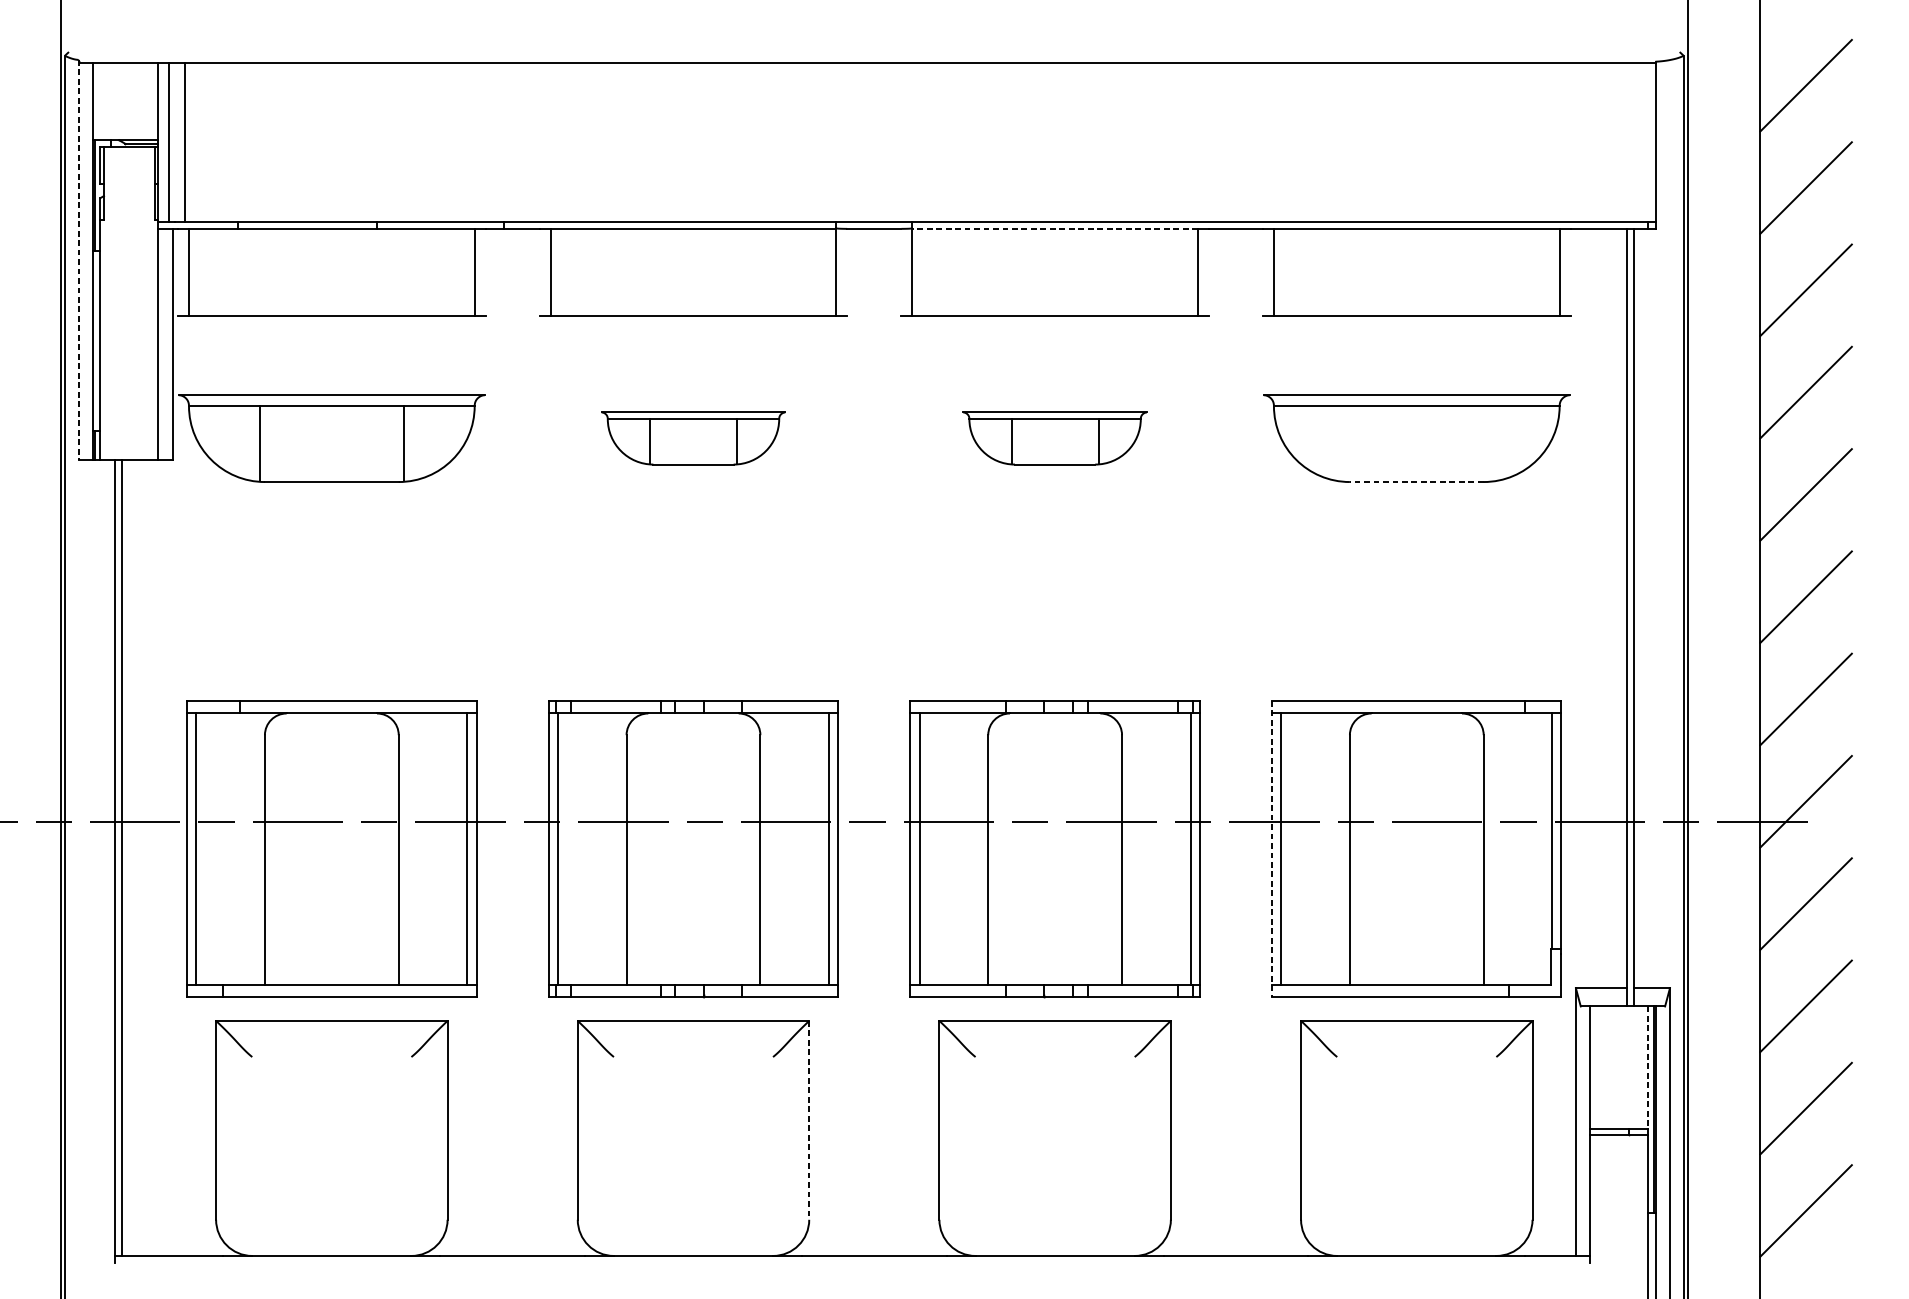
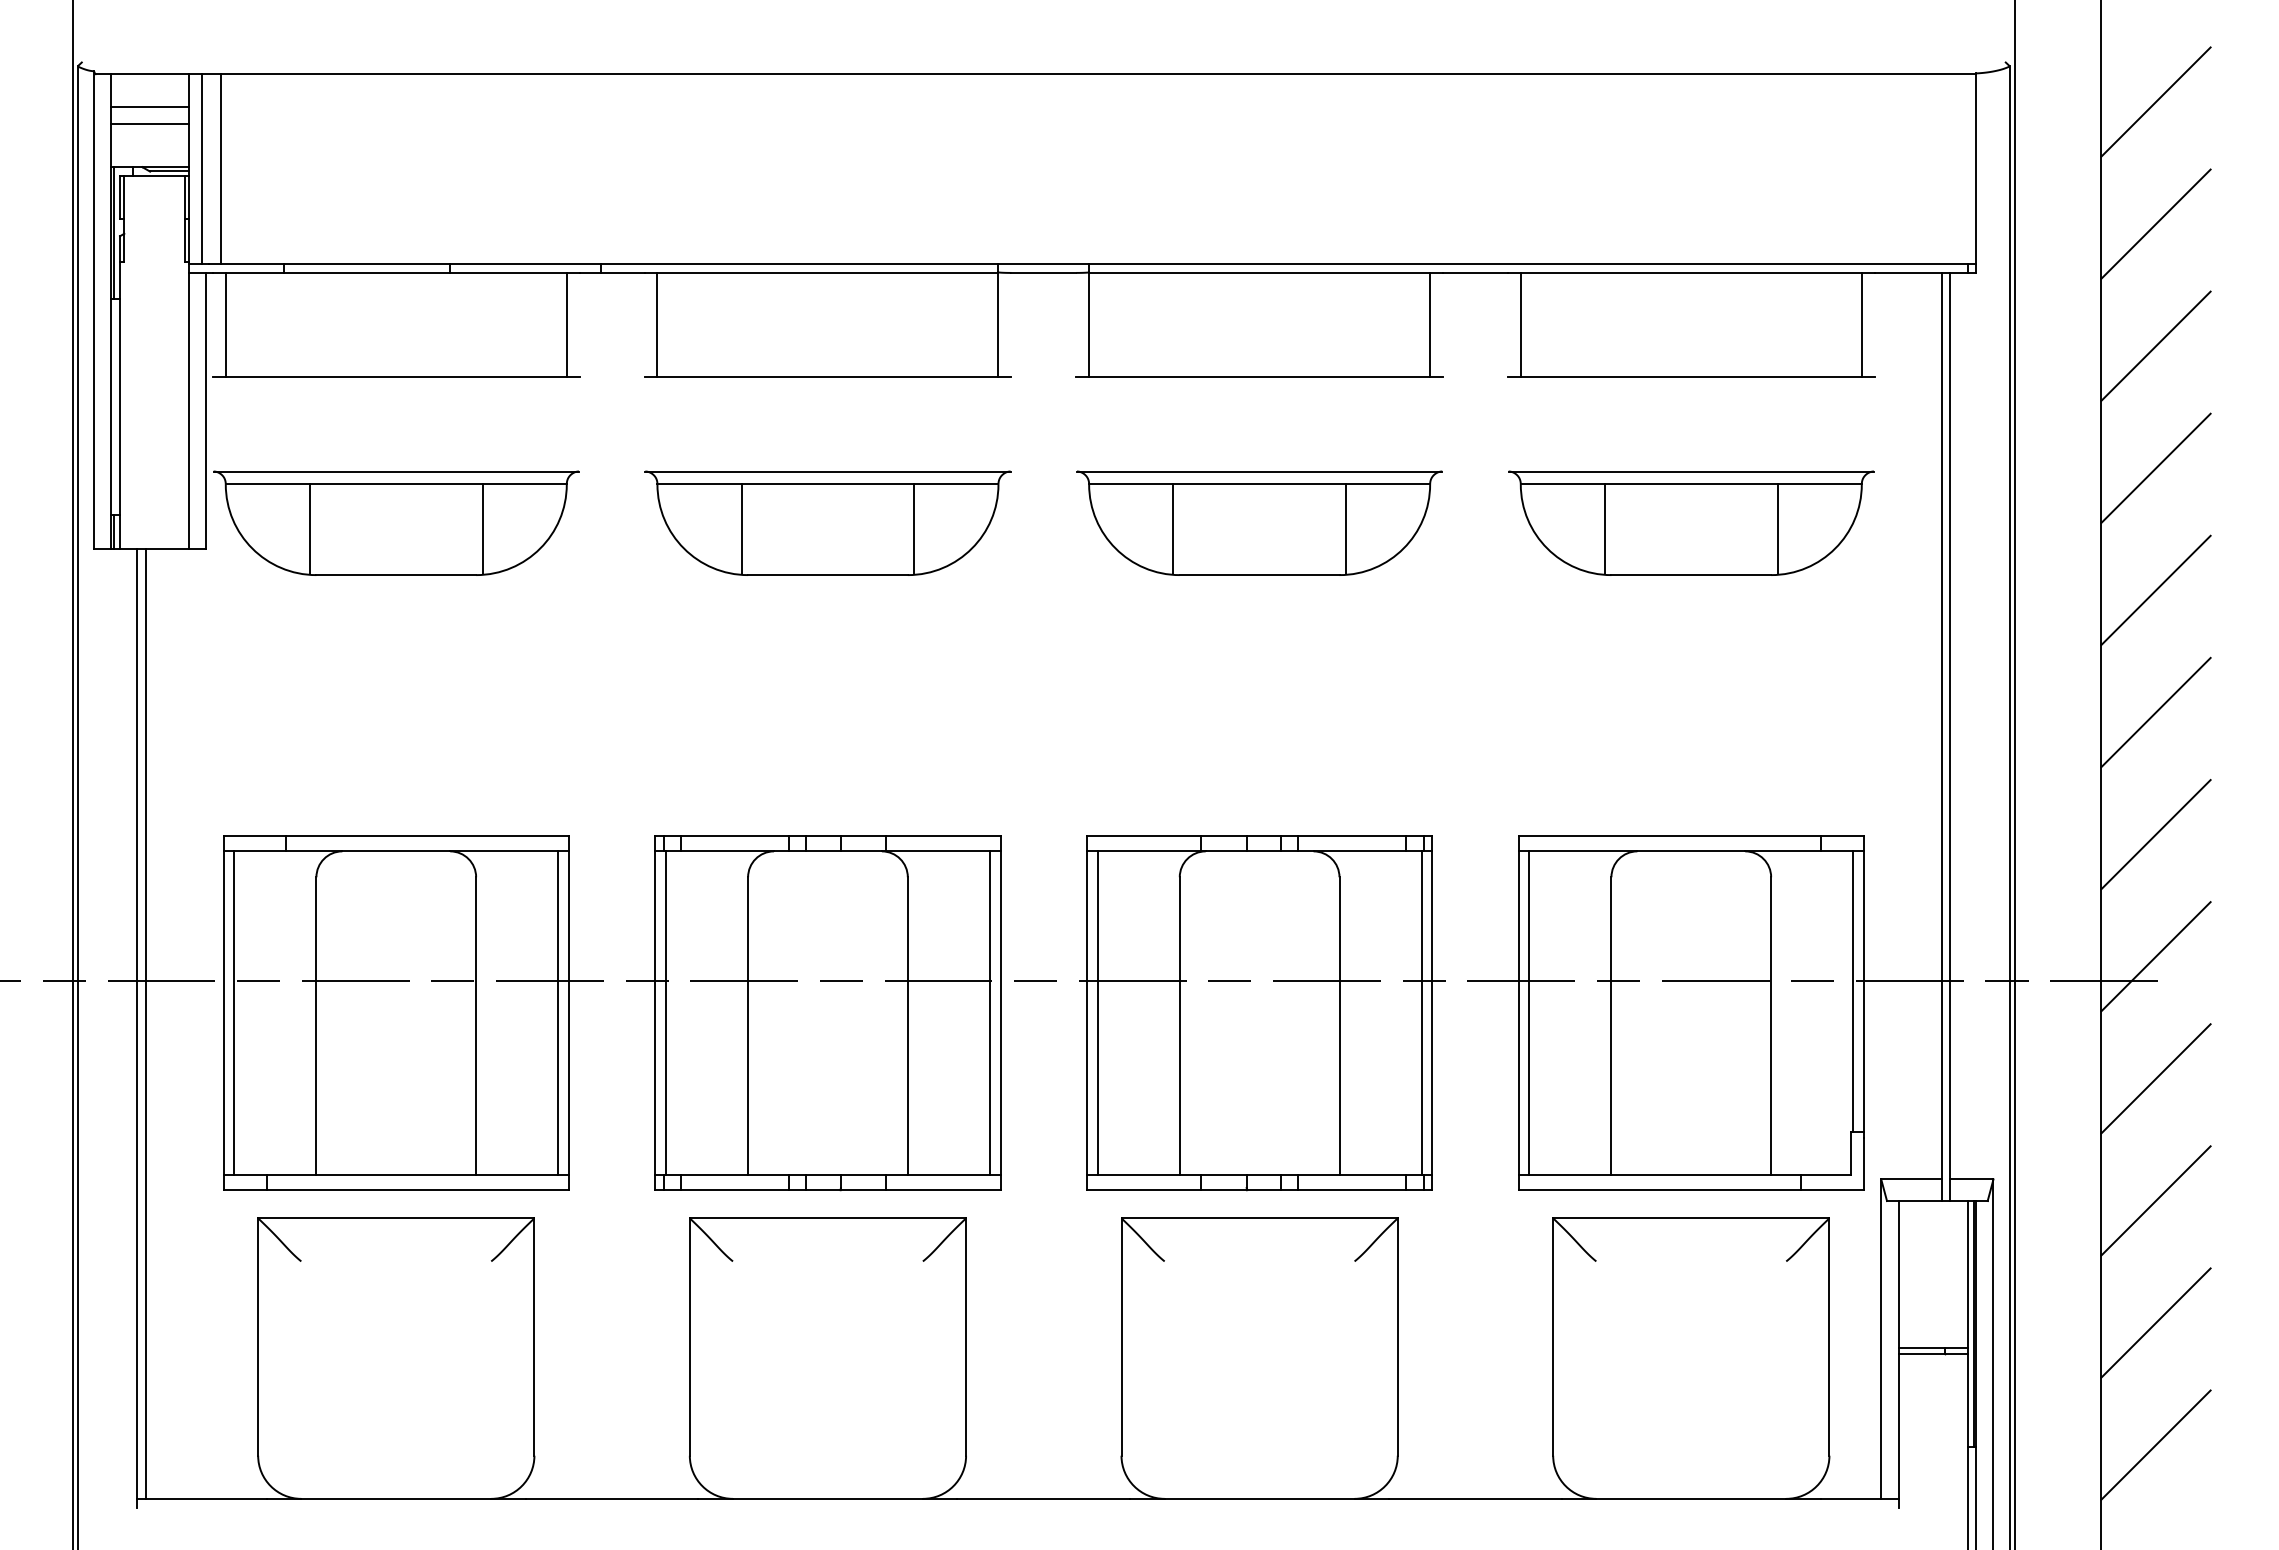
line: (125, 89) -> (150, 106), added
line: (125, 104) -> (150, 124), added
line: (1055, 228) -> (1259, 272), dashed -> solid
line: (78, 260) -> (94, 310), dashed -> solid
part: (693, 437) -> (827, 522), size x1.67
part: (1055, 437) -> (1259, 522), size x1.67
line: (1344, 442) -> (1604, 528), added
line: (1489, 442) -> (1777, 528), added
line: (1416, 482) -> (1691, 575), dashed -> solid
line: (1272, 849) -> (1518, 1013), dashed -> solid
line: (1648, 1067) -> (1967, 1274), dashed -> solid
line: (809, 1120) -> (966, 1337), dashed -> solid

